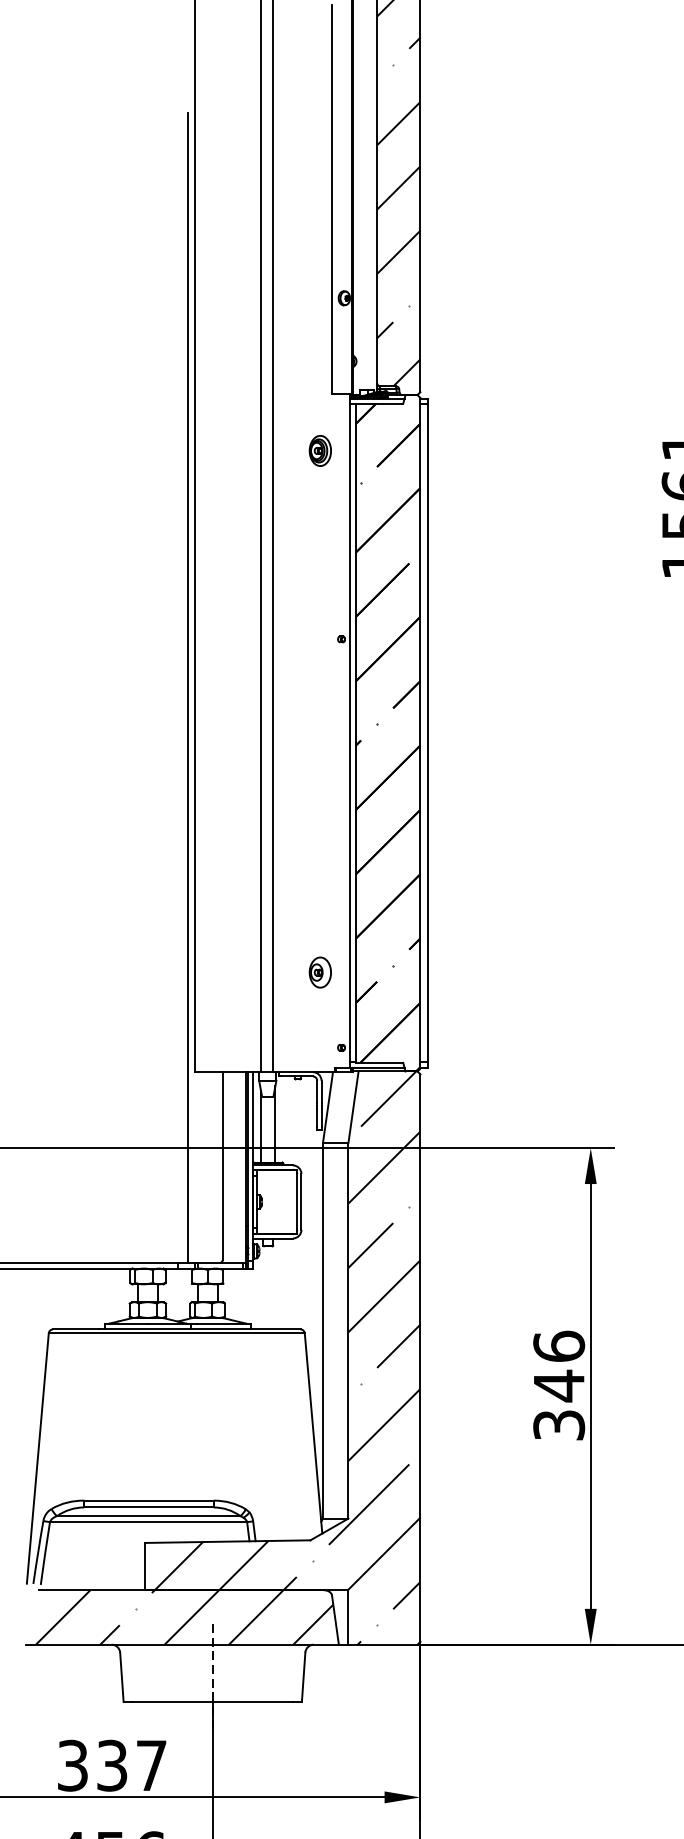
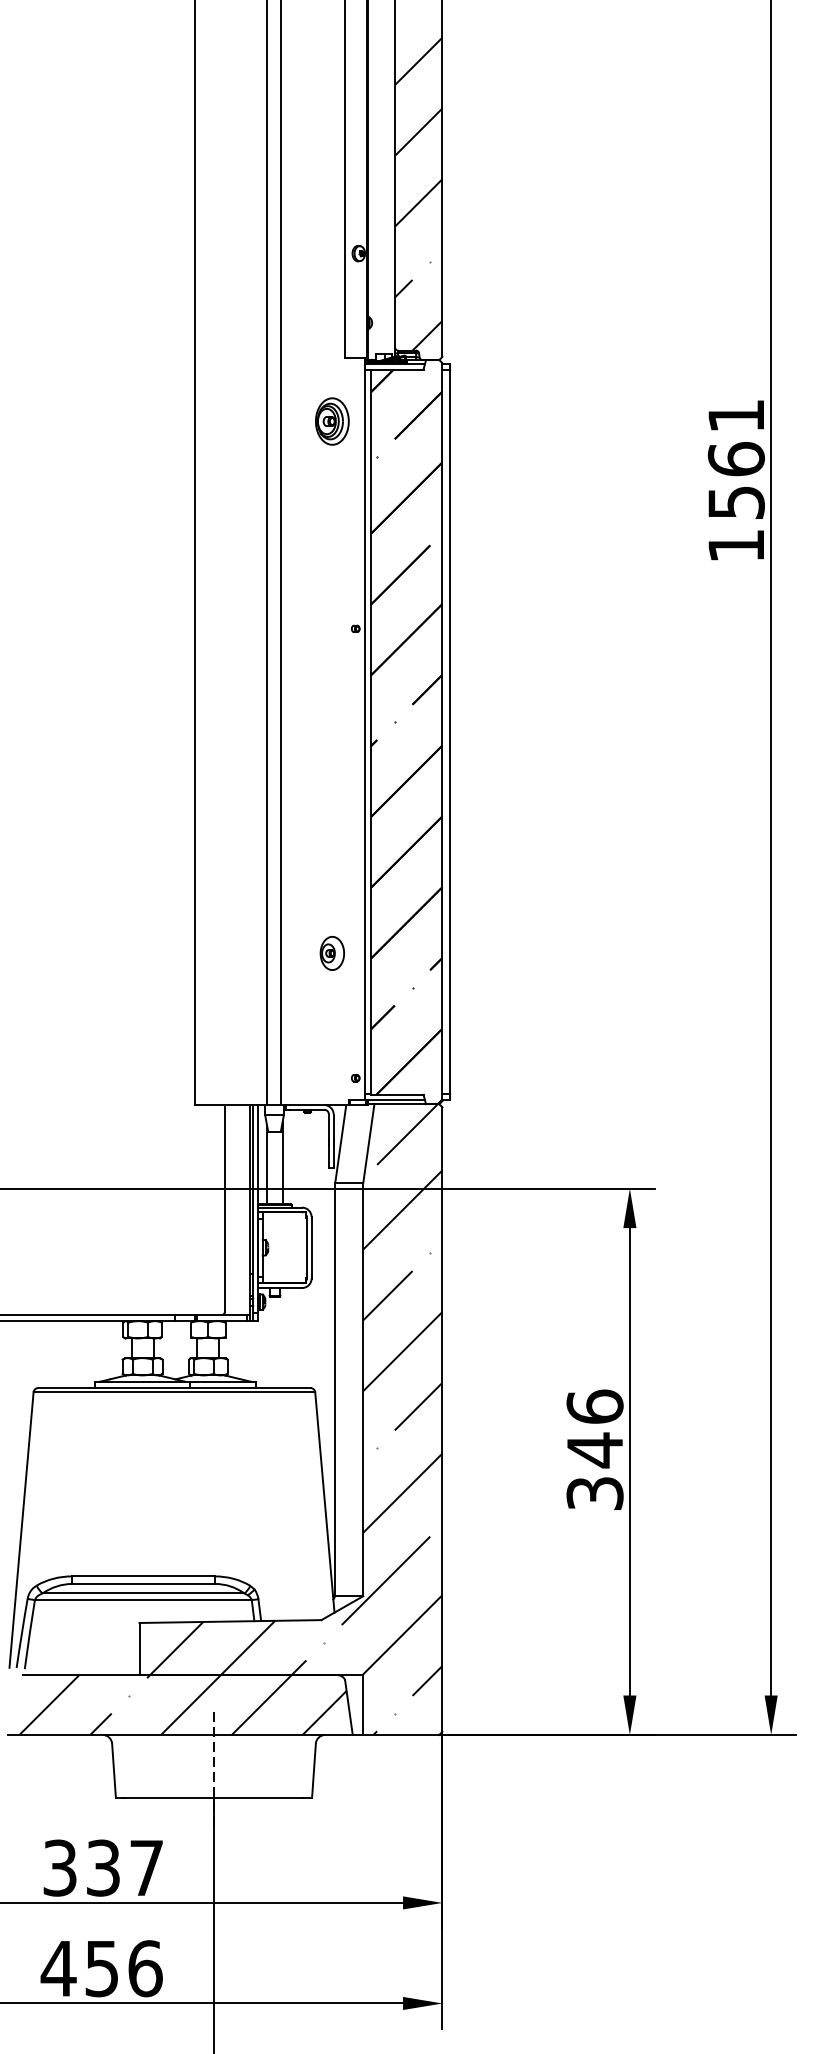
part: (320, 450) -> (332, 421), size x1.4
line: (187, 687) -> (186, 681), removed
part: (320, 972) -> (332, 953), moved

